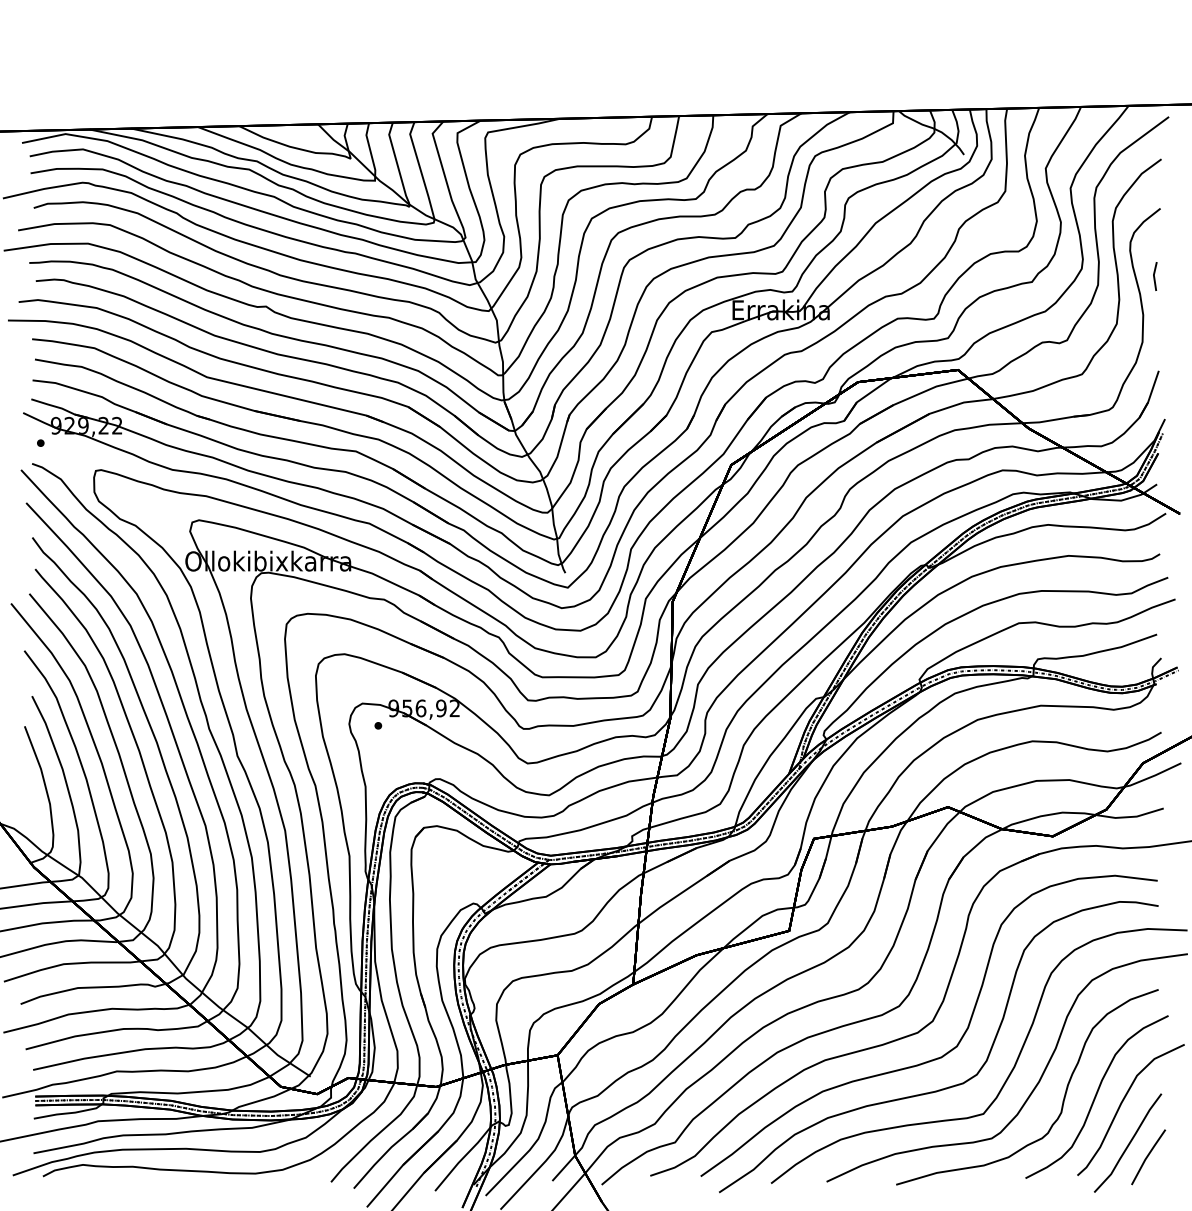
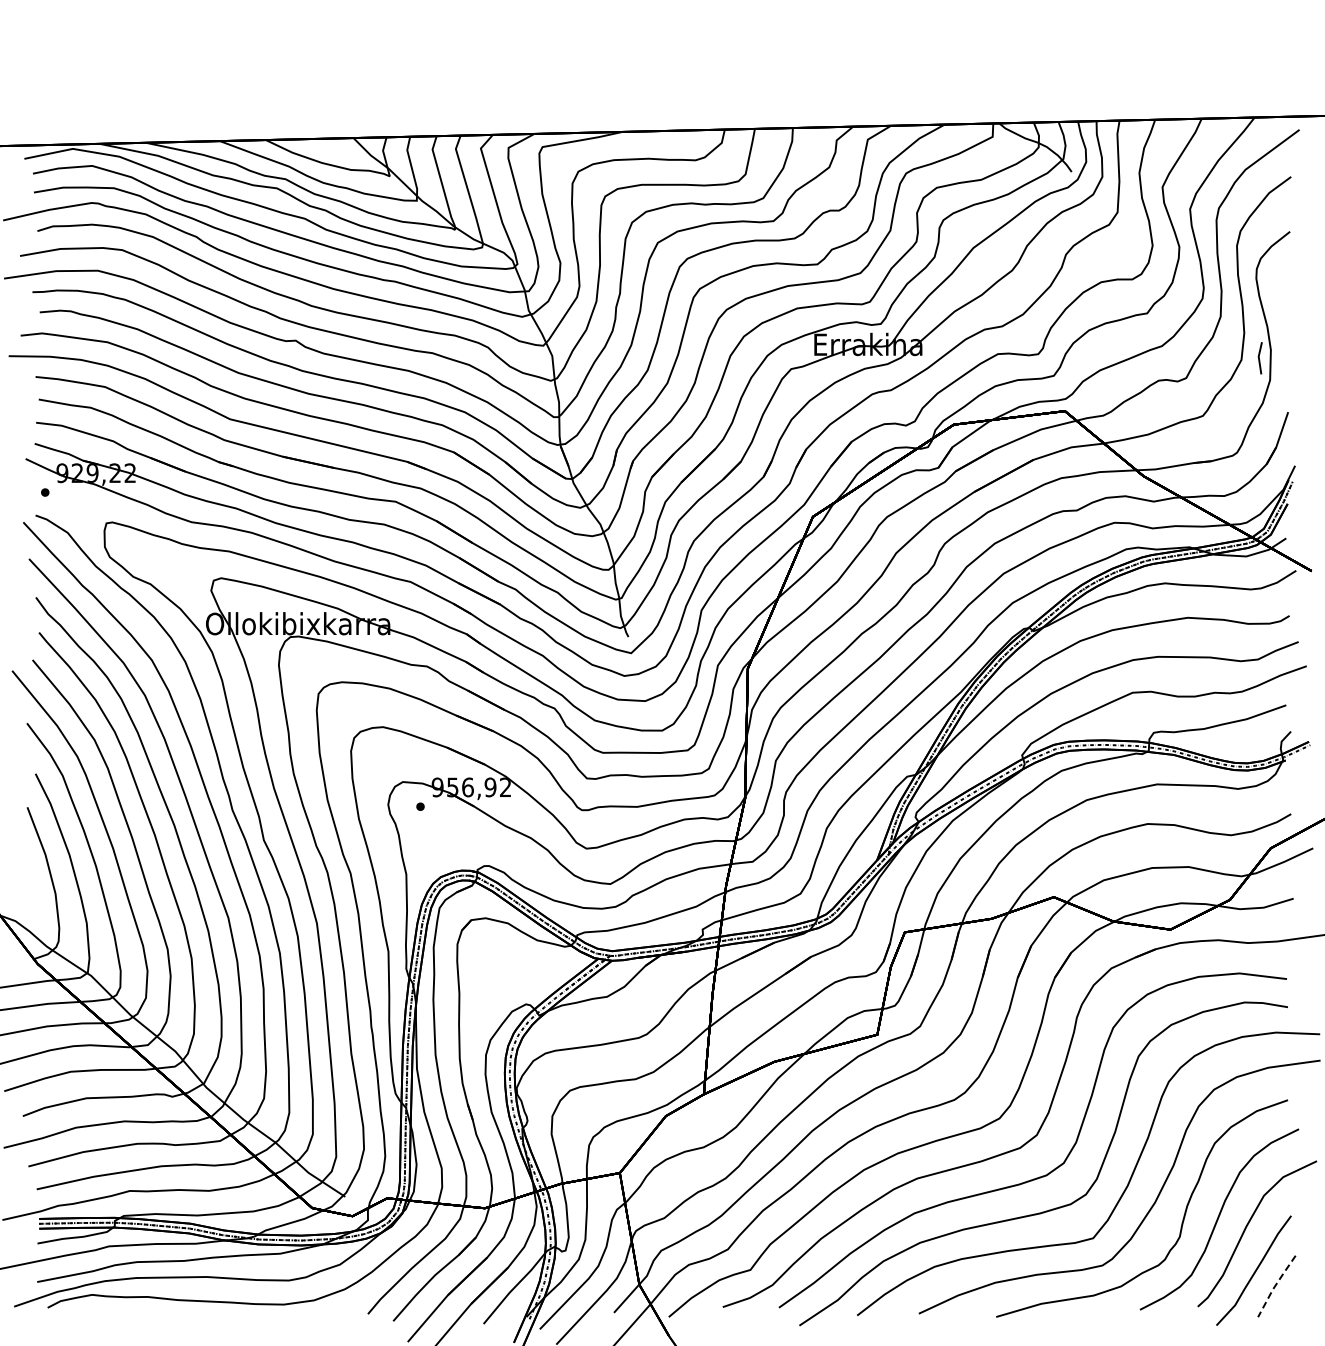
line: (1154, 276) -> (1259, 358), moved
line: (1147, 1156) -> (1275, 1285), solid -> dashed

